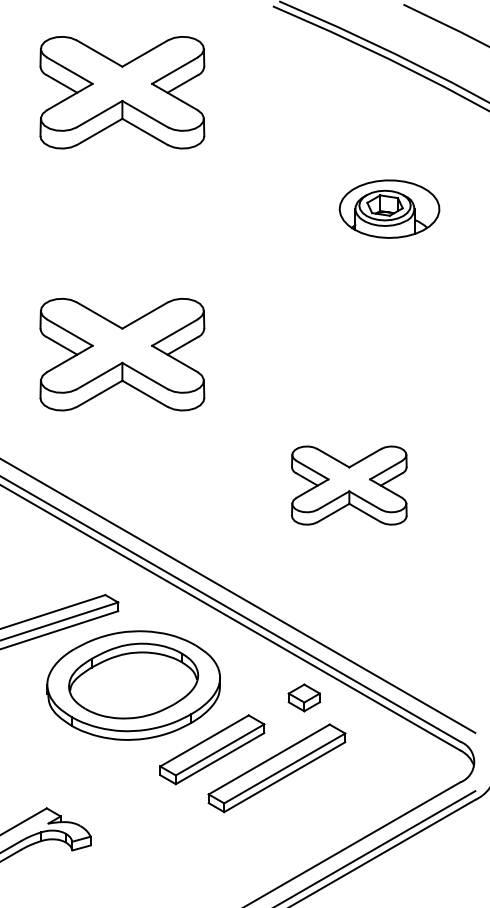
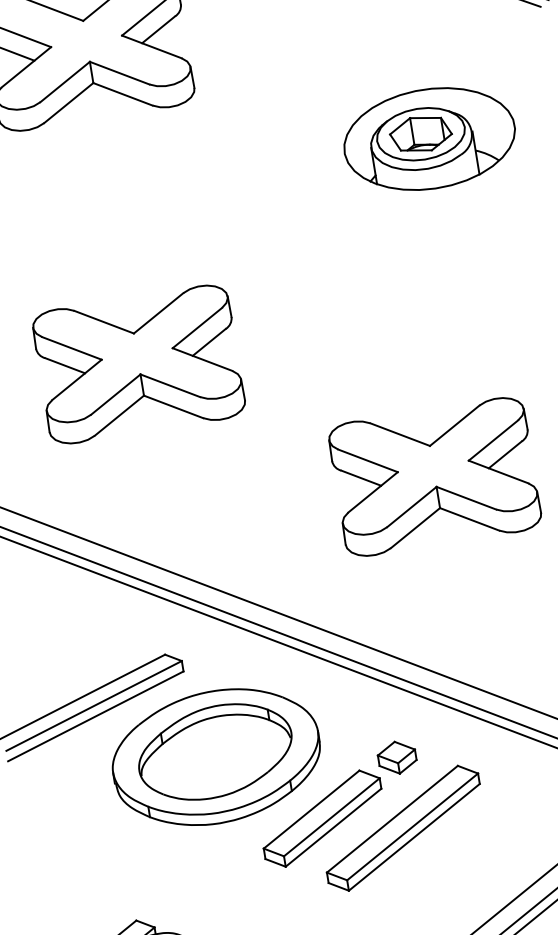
part: (389, 209) -> (429, 139), size x1.43
part: (349, 485) -> (435, 476), size x1.43
part: (303, 697) -> (396, 757), moved

